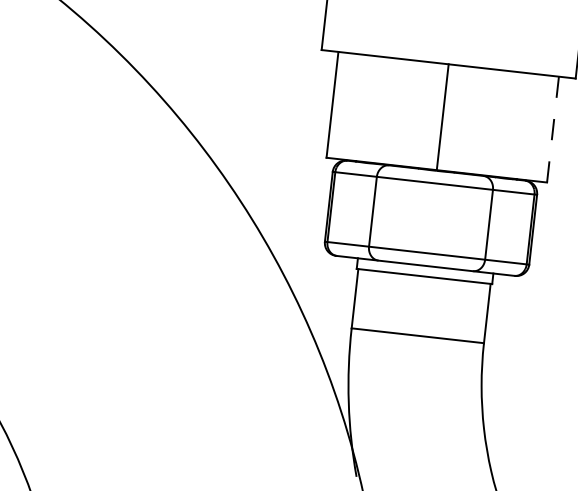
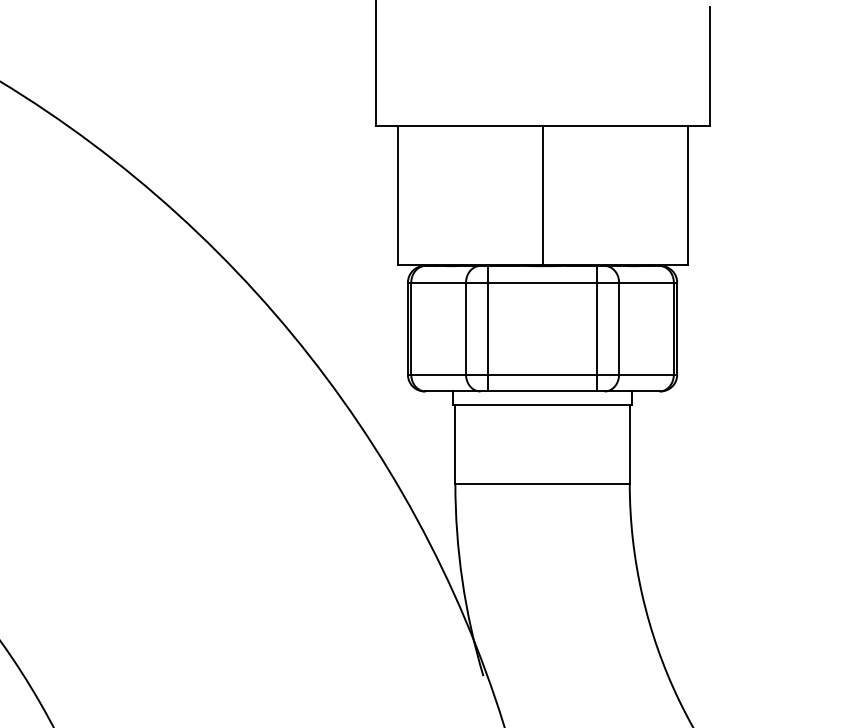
line: (553, 129) -> (688, 195), dashed -> solid
line: (389, 213) -> (487, 328), added
line: (472, 222) -> (597, 328), added

